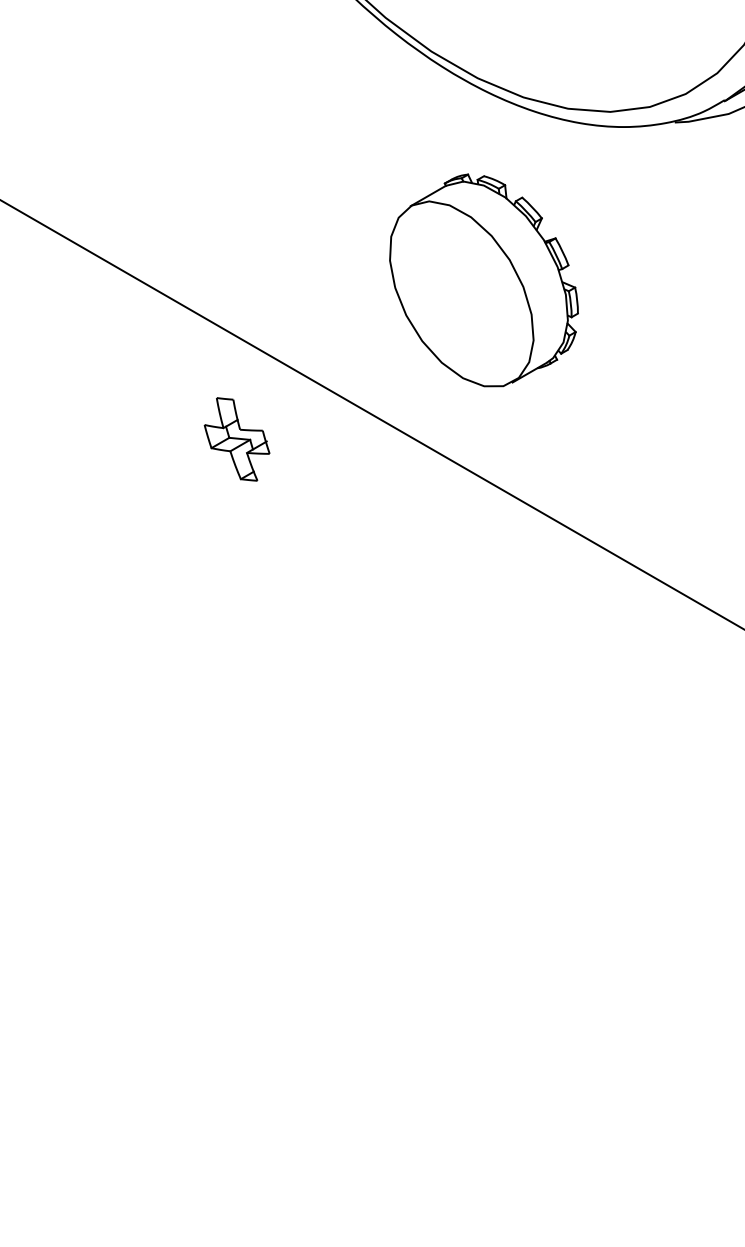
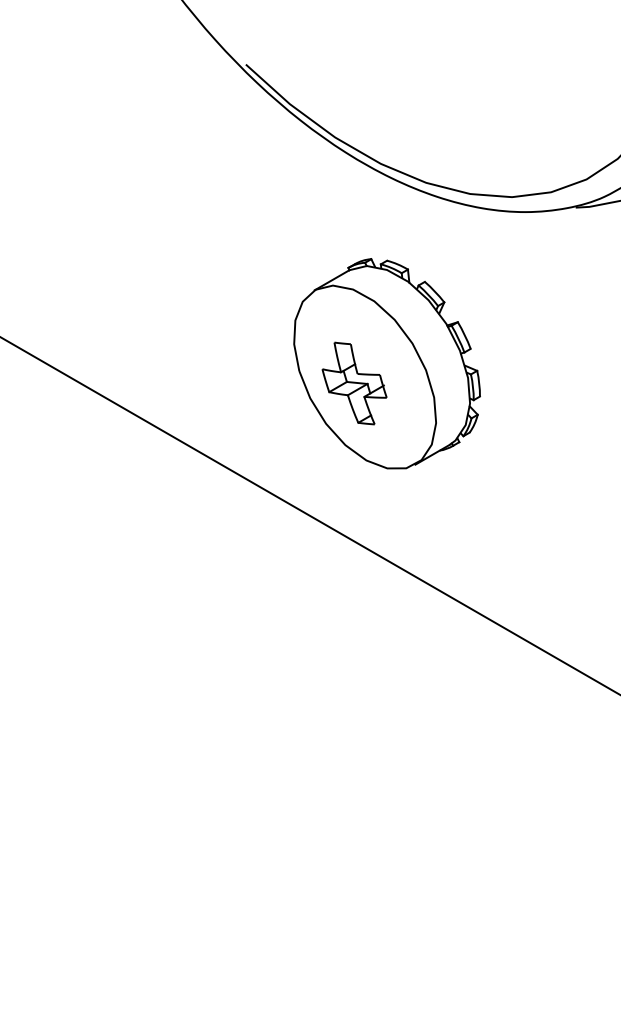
part: (236, 439) -> (353, 383), moved

